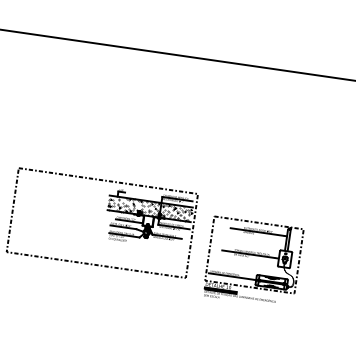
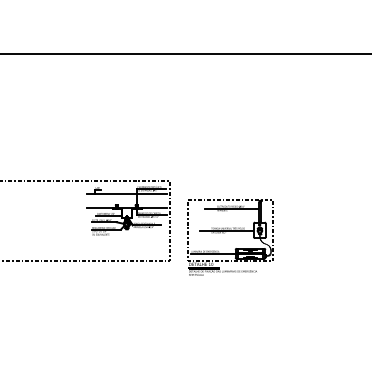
hatch: (150, 208) -> (127, 201), removed

